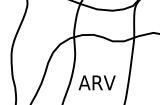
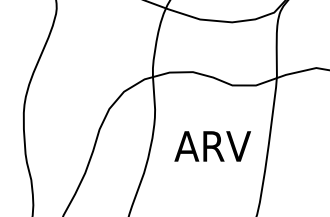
text: (96, 82) -> (211, 145), moved

